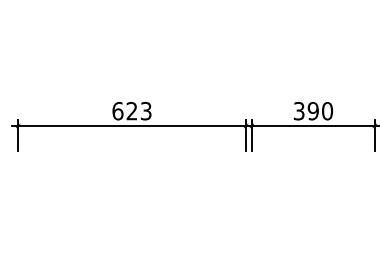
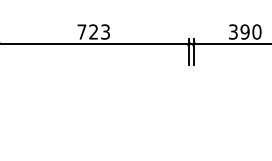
text: (117, 110) -> (81, 31), 623 -> 723

